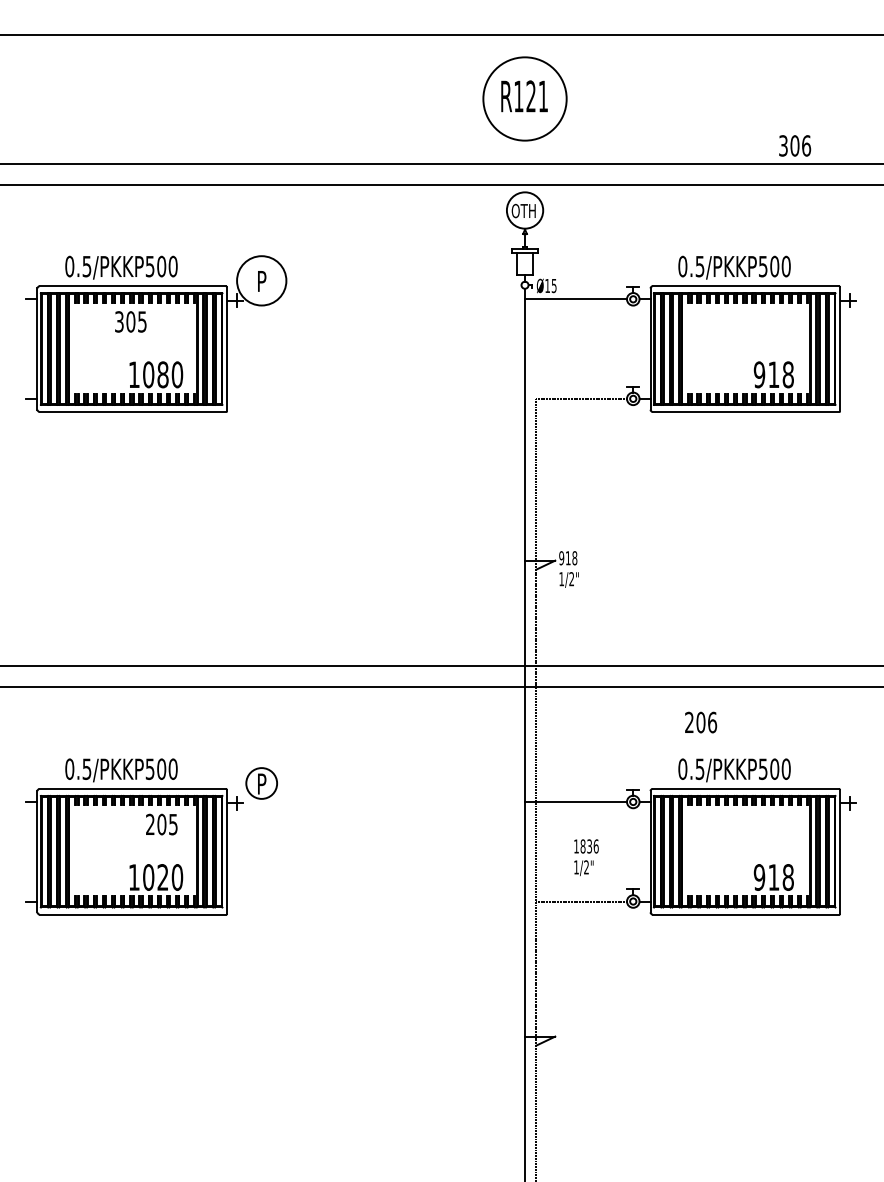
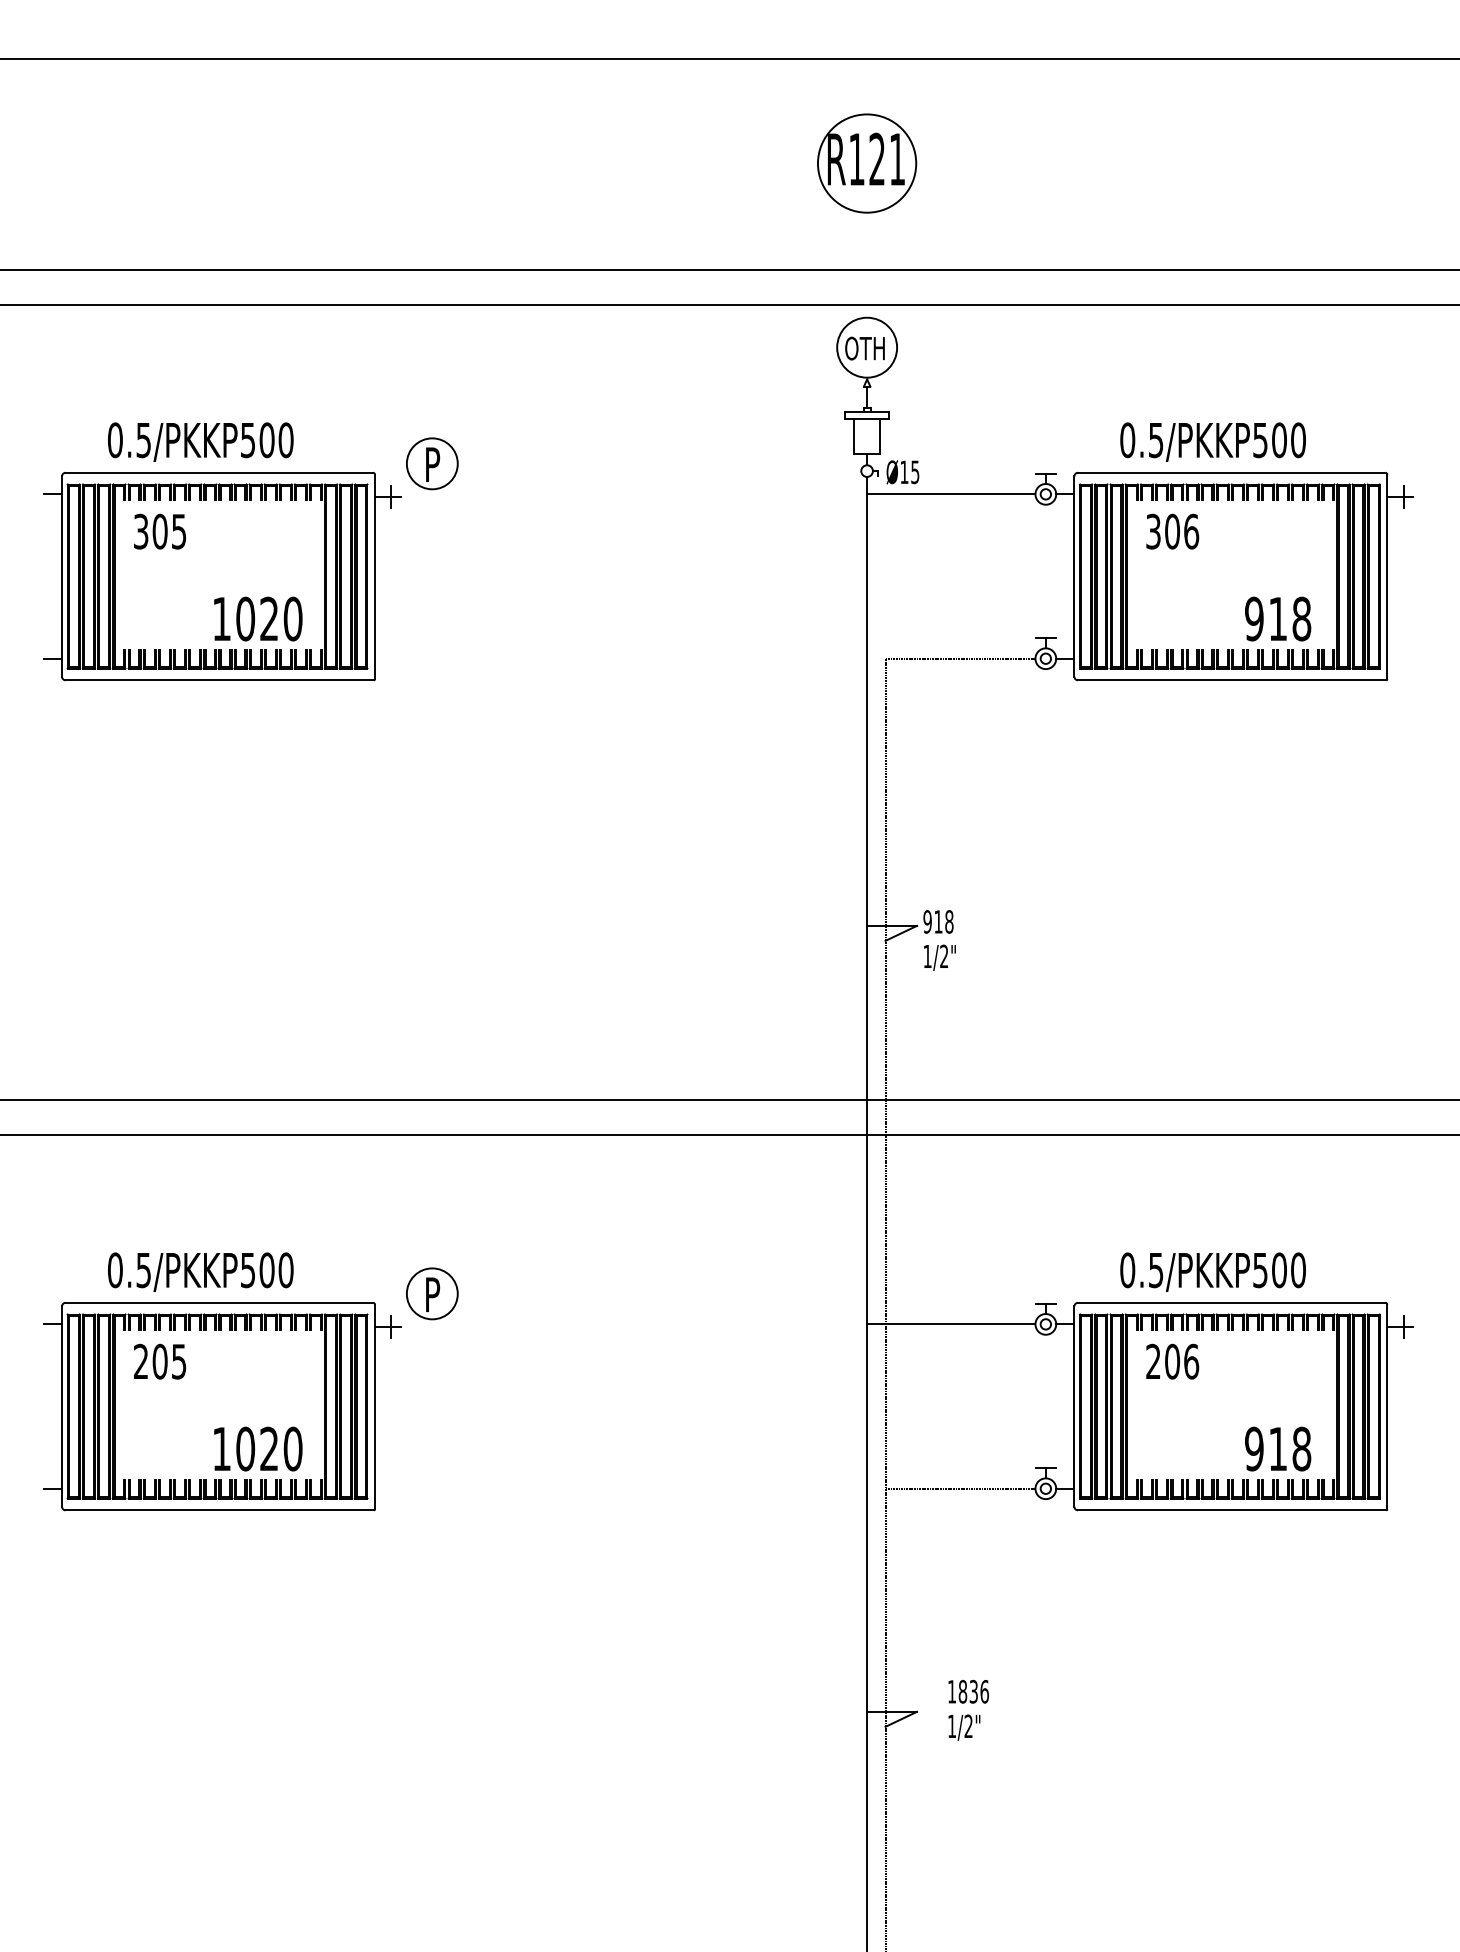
circle: (524, 98) -> (866, 162), size x0.71
text: (795, 145) -> (1173, 530), moved
circle: (261, 280) -> (431, 463), size x0.62
text: (130, 321) -> (159, 530), moved
text: (162, 374) -> (268, 618), 1080 -> 1020
text: (701, 722) -> (1173, 1361), moved
text: (161, 824) -> (159, 1361), moved
text: (586, 857) -> (968, 1710), moved

